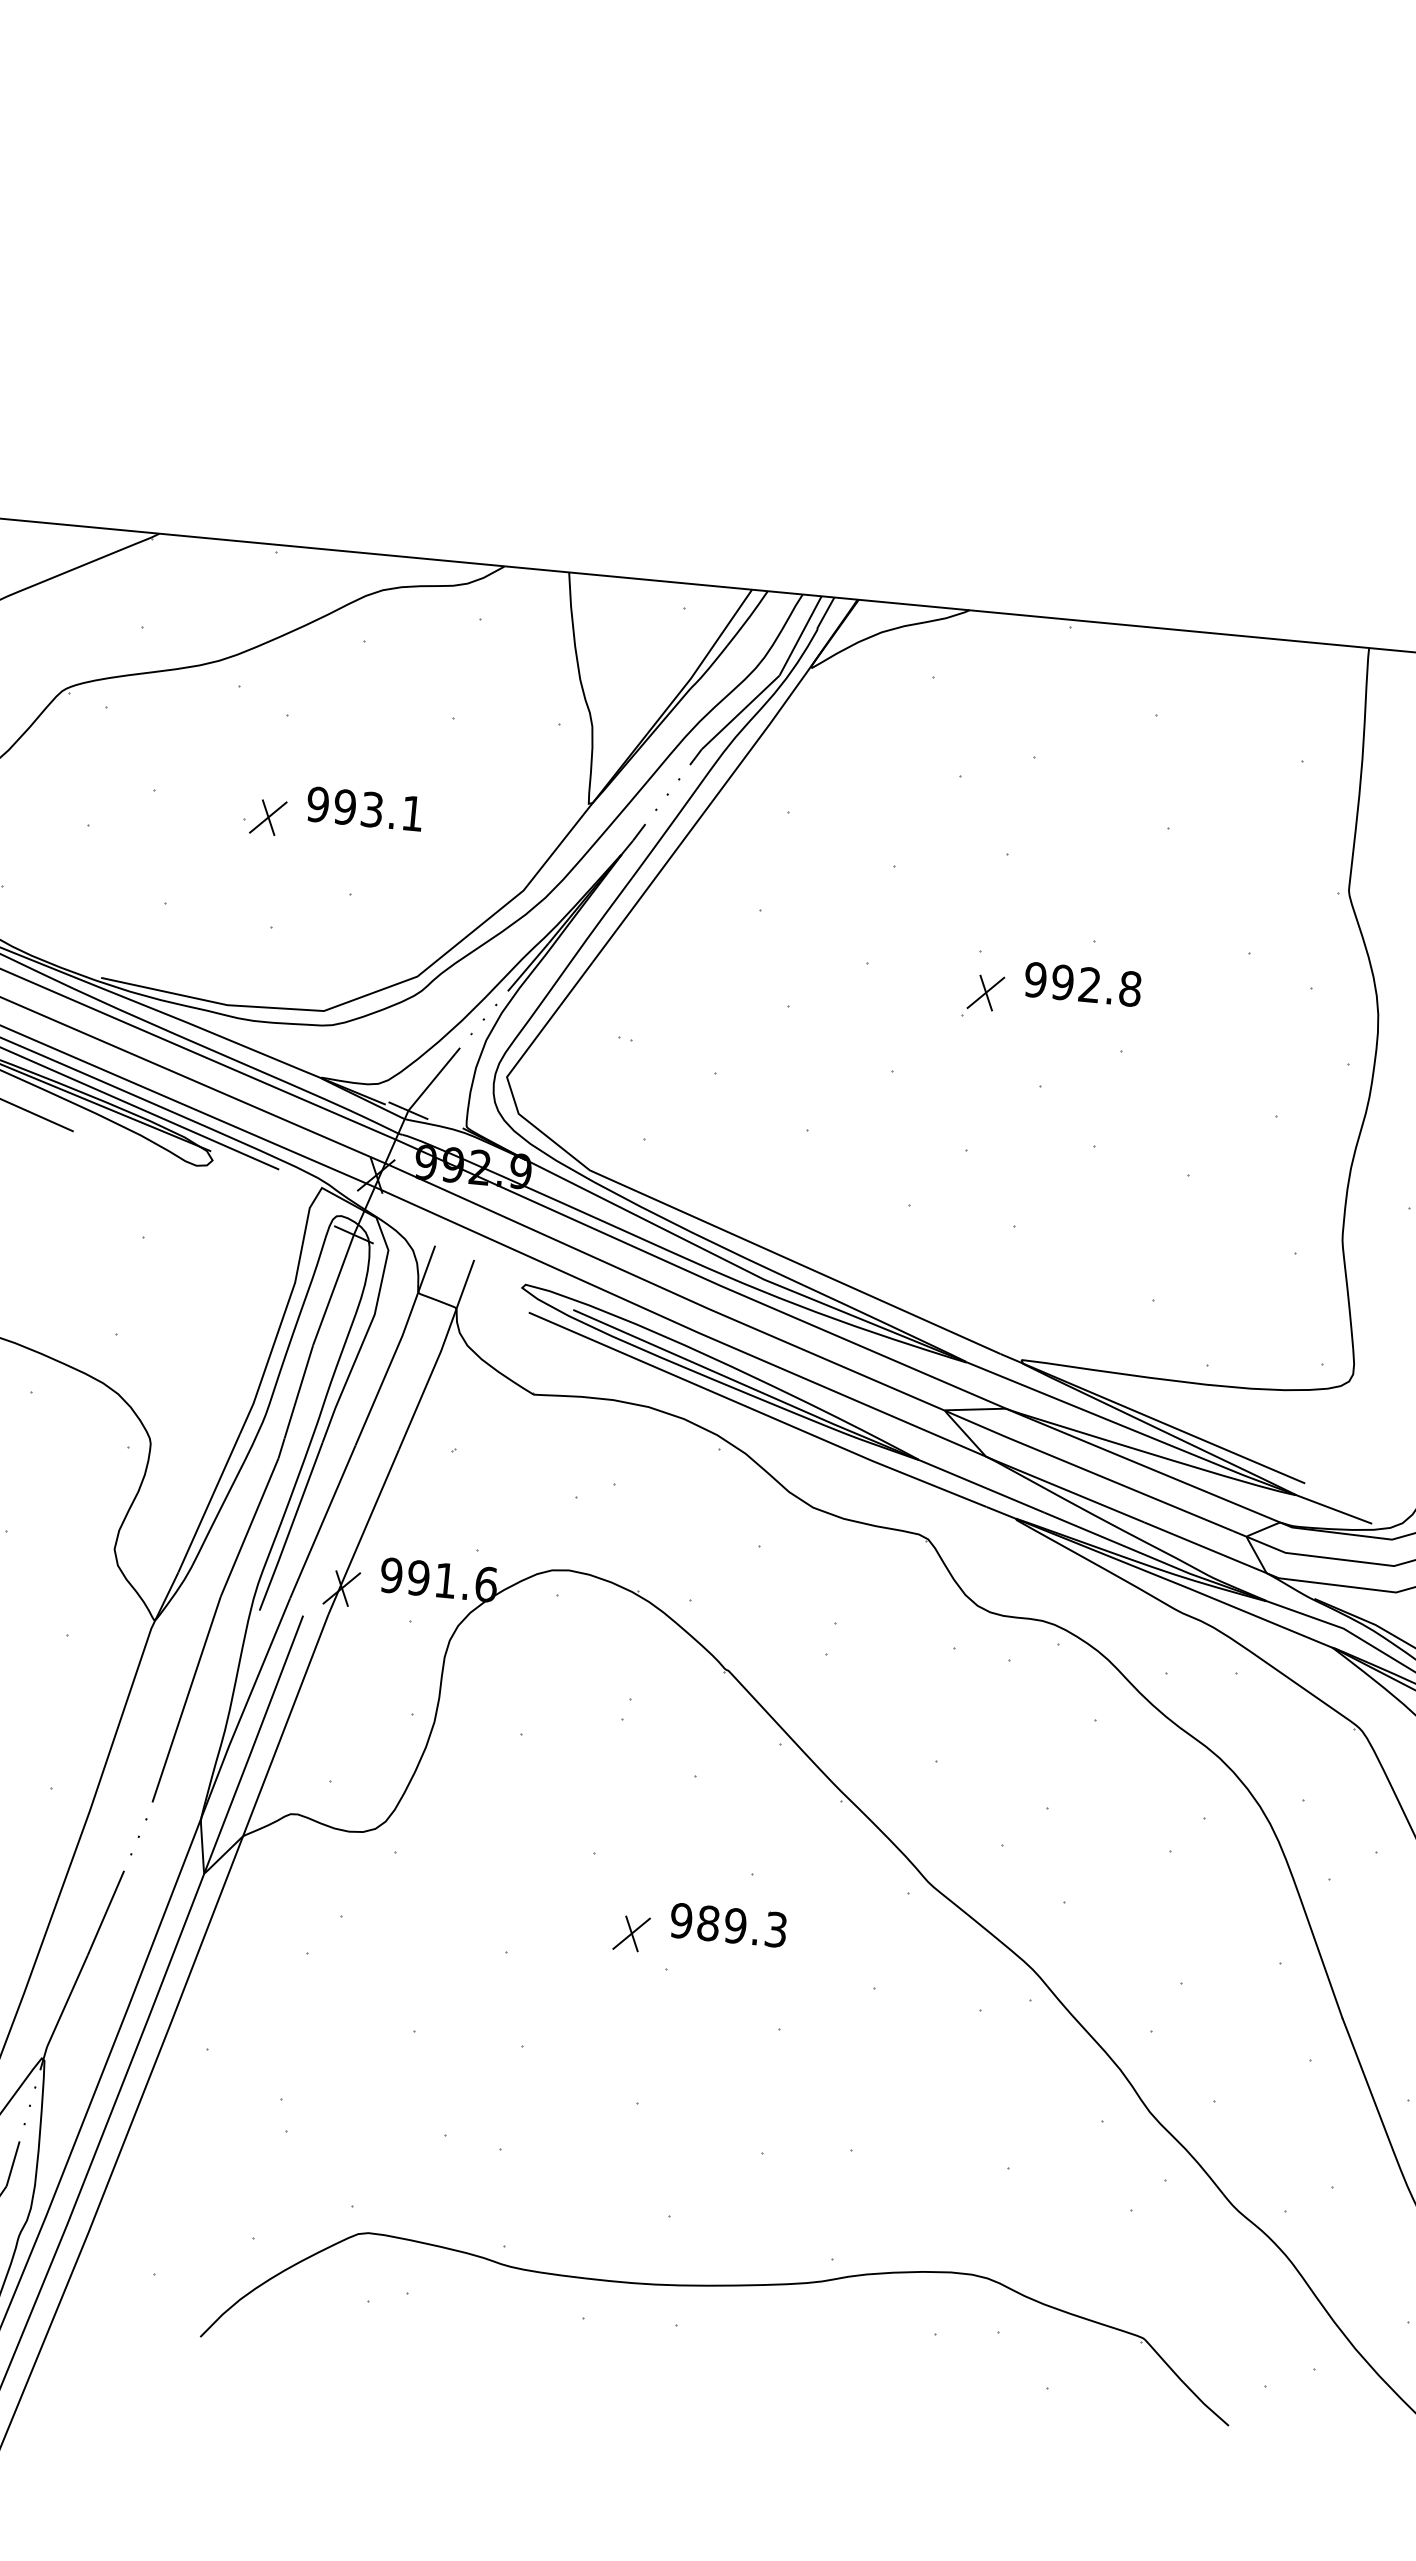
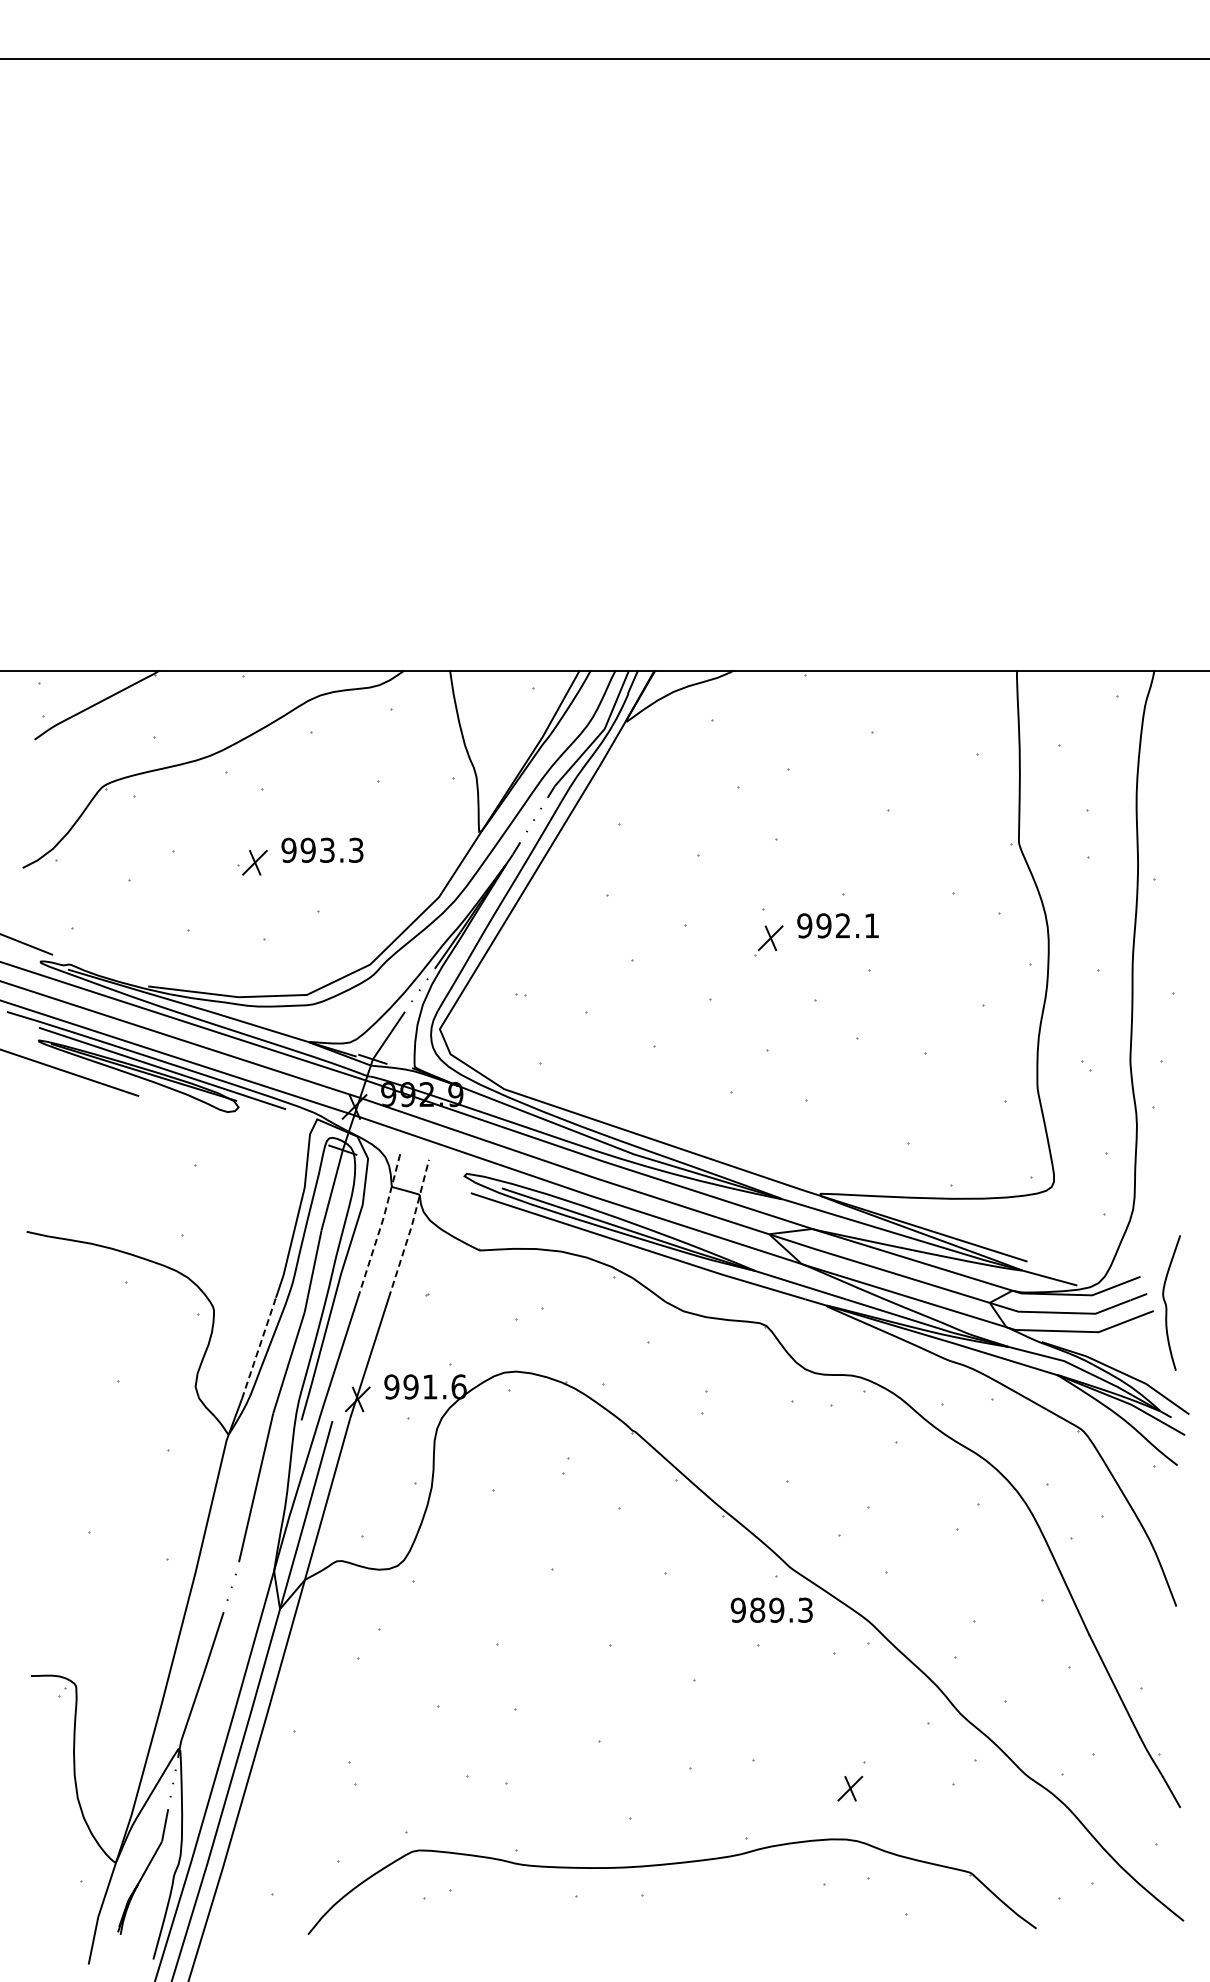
text: (413, 812) -> (356, 849), 993.1 -> 993.3
text: (1129, 988) -> (871, 925), 992.8 -> 992.1
line: (398, 1346) -> (381, 1225), solid -> dashed
line: (438, 1354) -> (410, 1228), solid -> dashed
line: (210, 1502) -> (259, 1347), solid -> dashed
part: (728, 1924) -> (771, 1609), moved
part: (631, 1933) -> (850, 1788), moved

